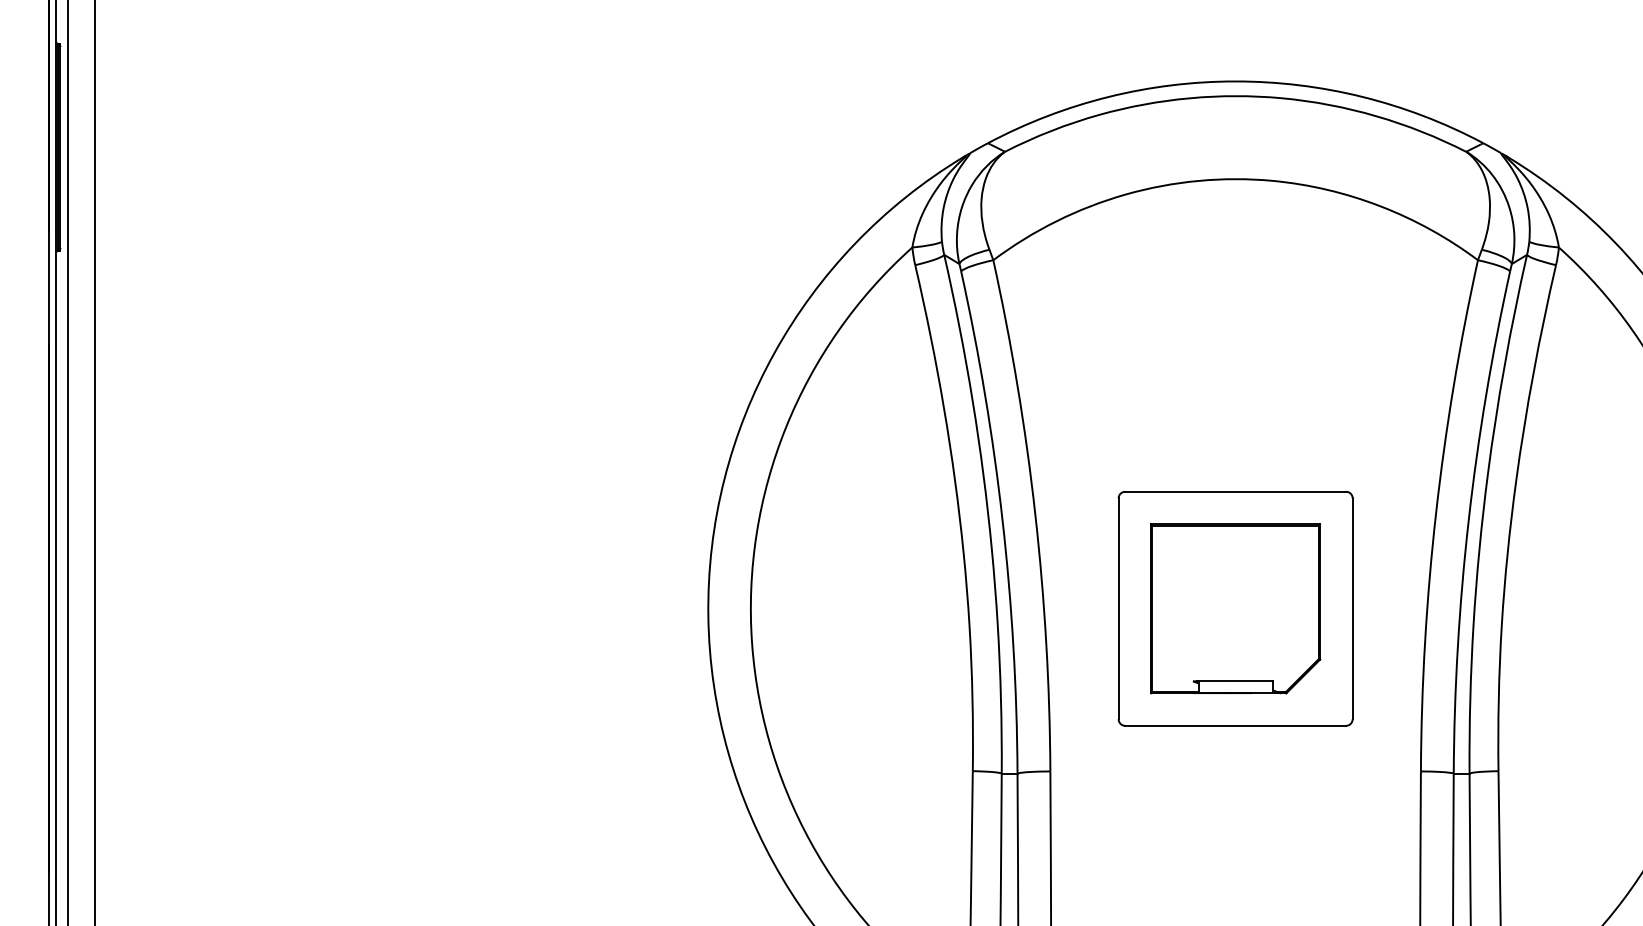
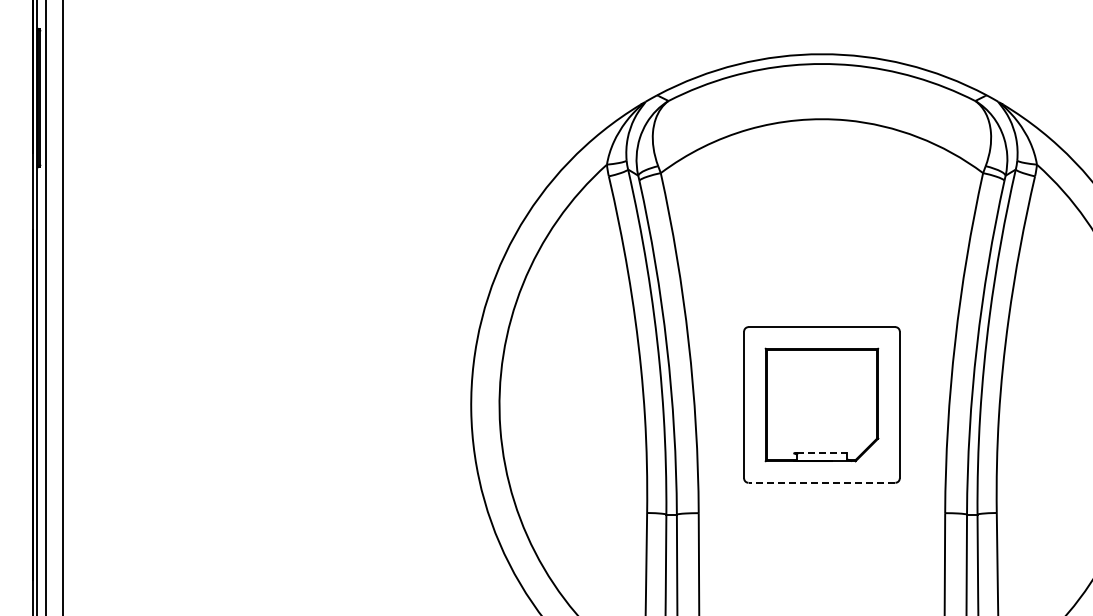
line: (1236, 681) -> (822, 453), solid -> dashed
line: (1234, 725) -> (821, 482), solid -> dashed

